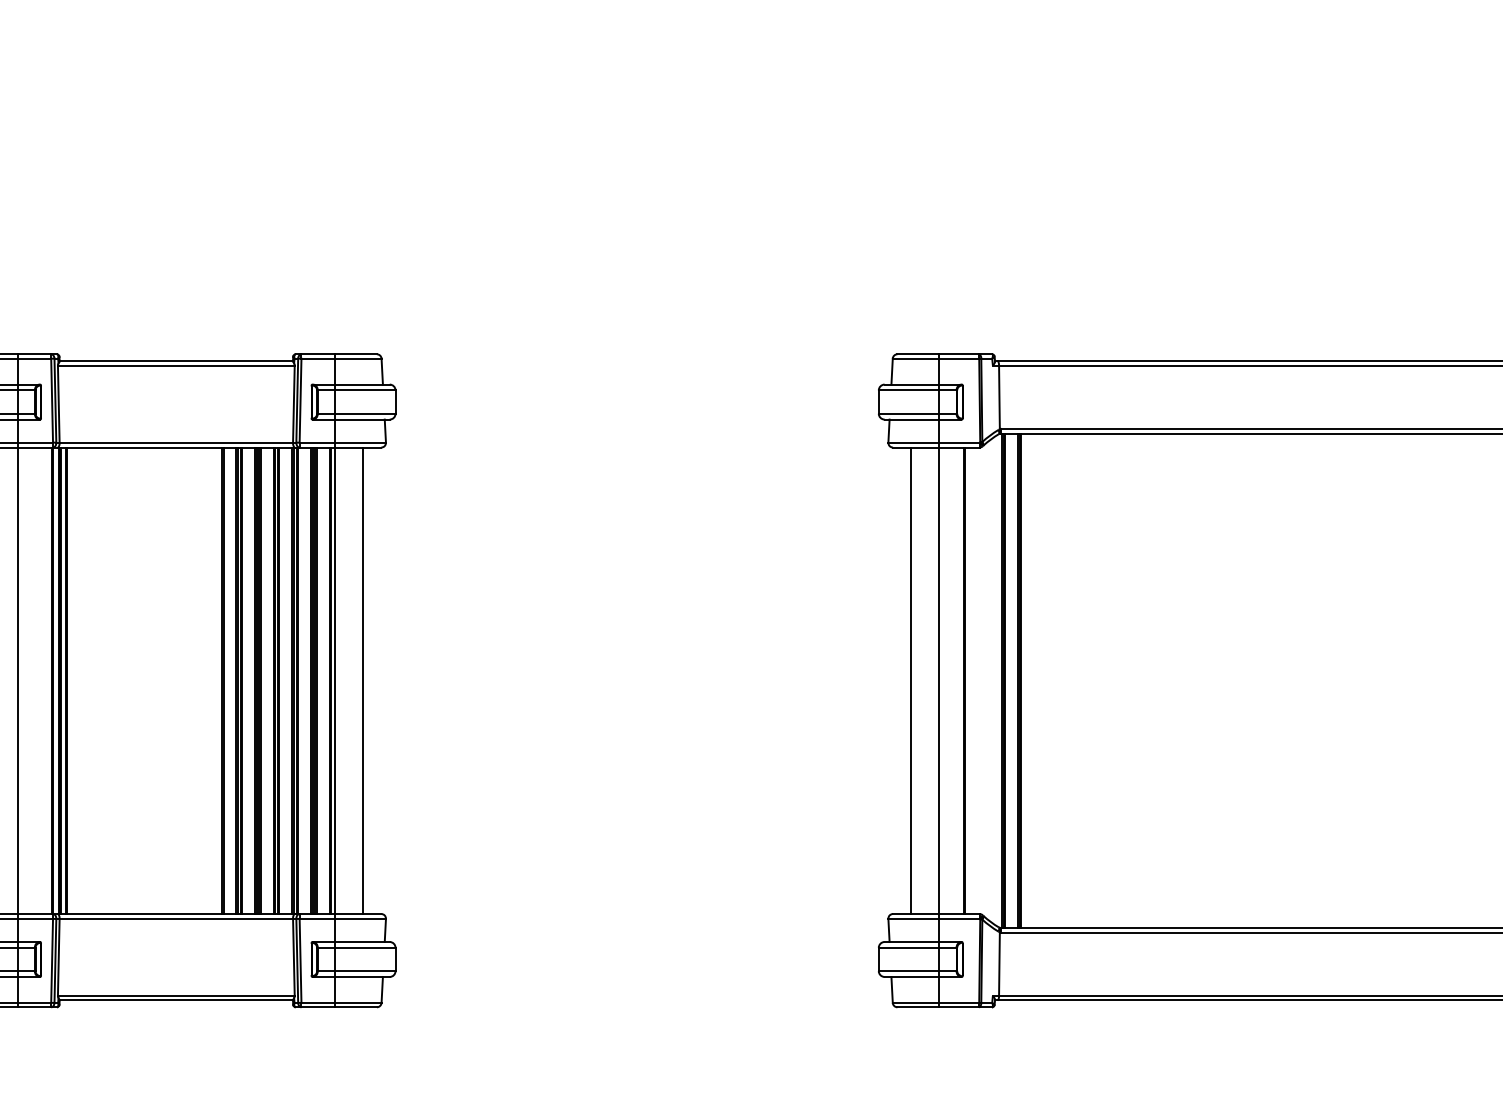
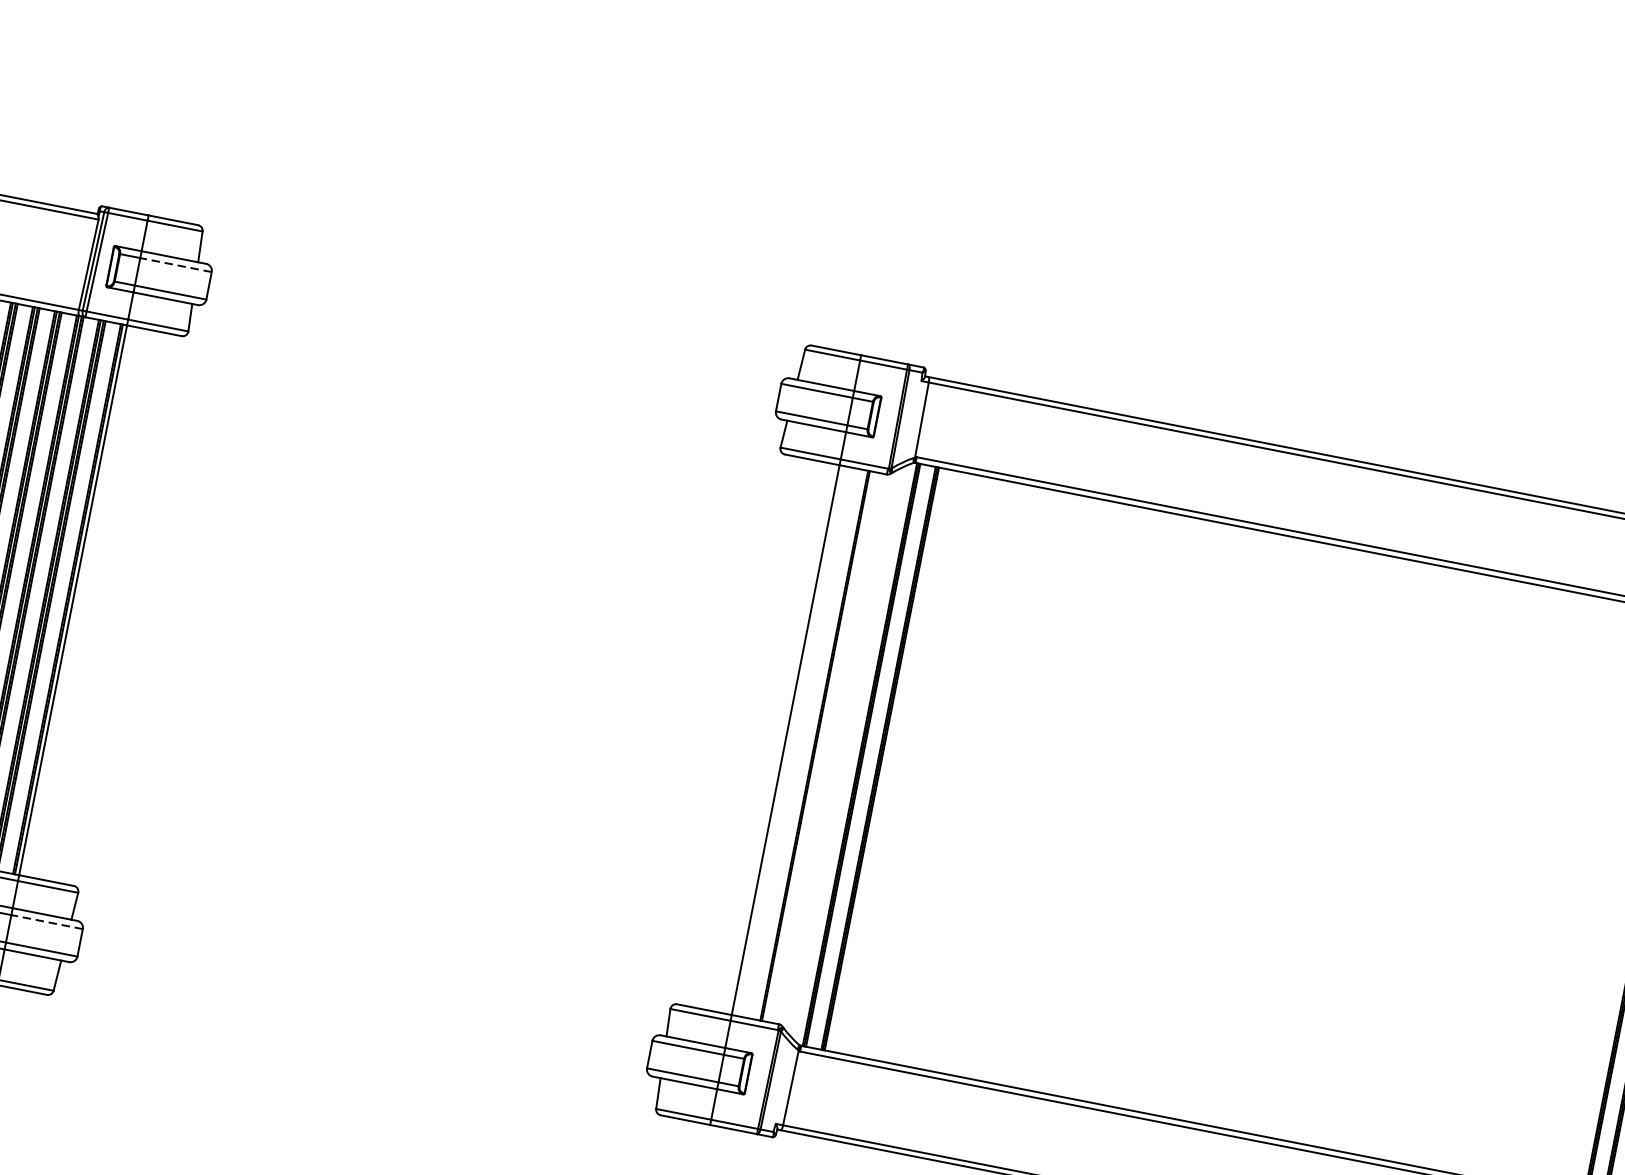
line: (364, 390) -> (175, 264), solid -> dashed
line: (362, 680) -> (105, 606), removed
line: (911, 680) -> (752, 733), removed
line: (364, 947) -> (46, 921), solid -> dashed

